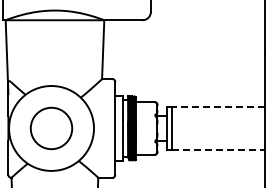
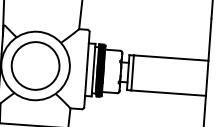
line: (217, 106) -> (170, 57), dashed -> solid
circle: (51, 128) -> (35, 66), size x1.43
line: (218, 150) -> (168, 93), dashed -> solid

